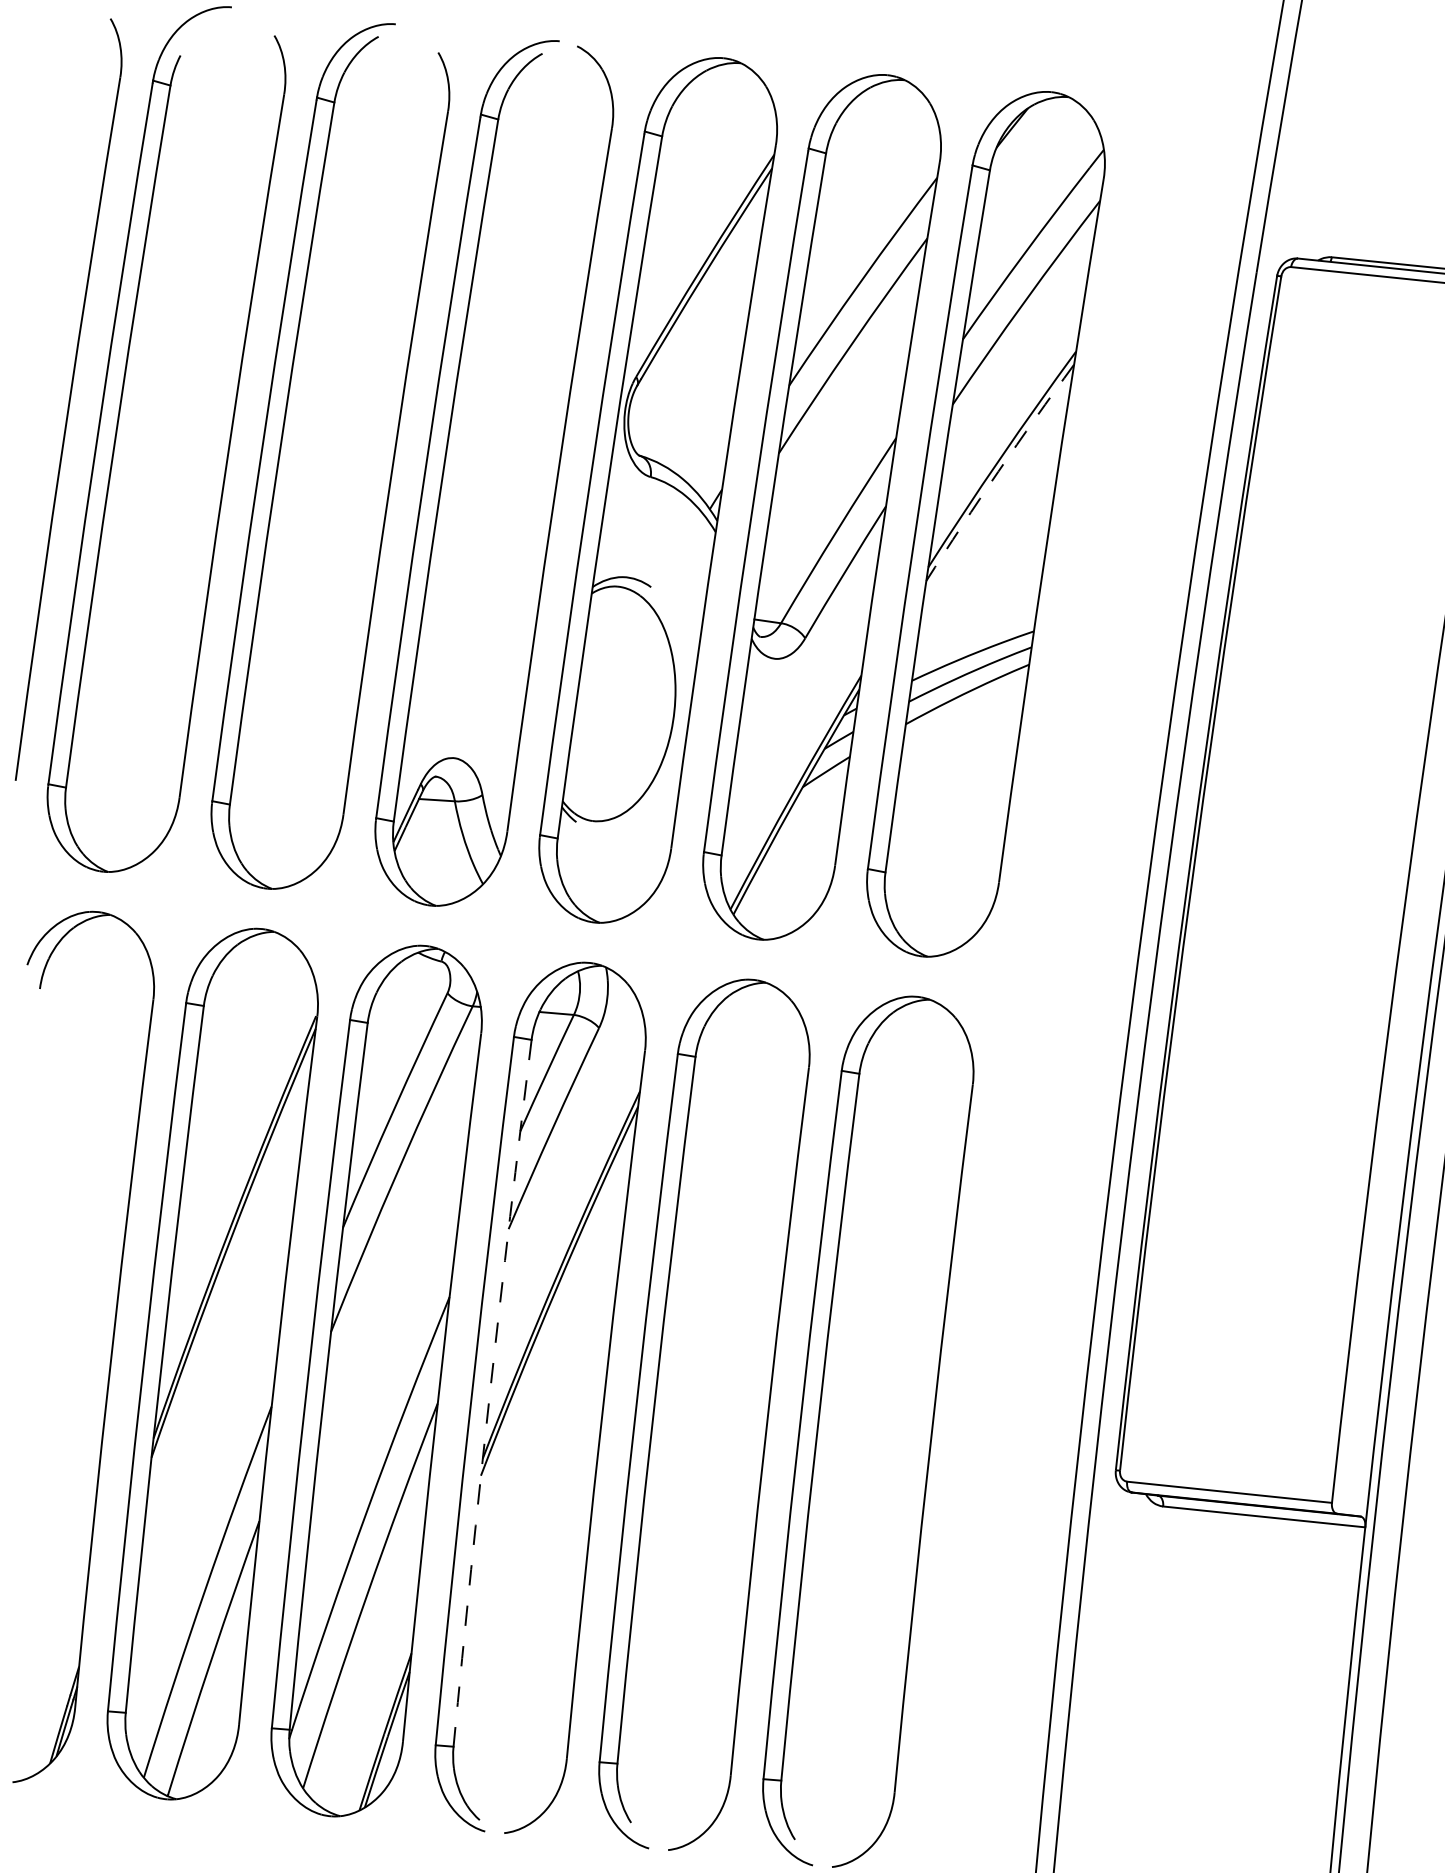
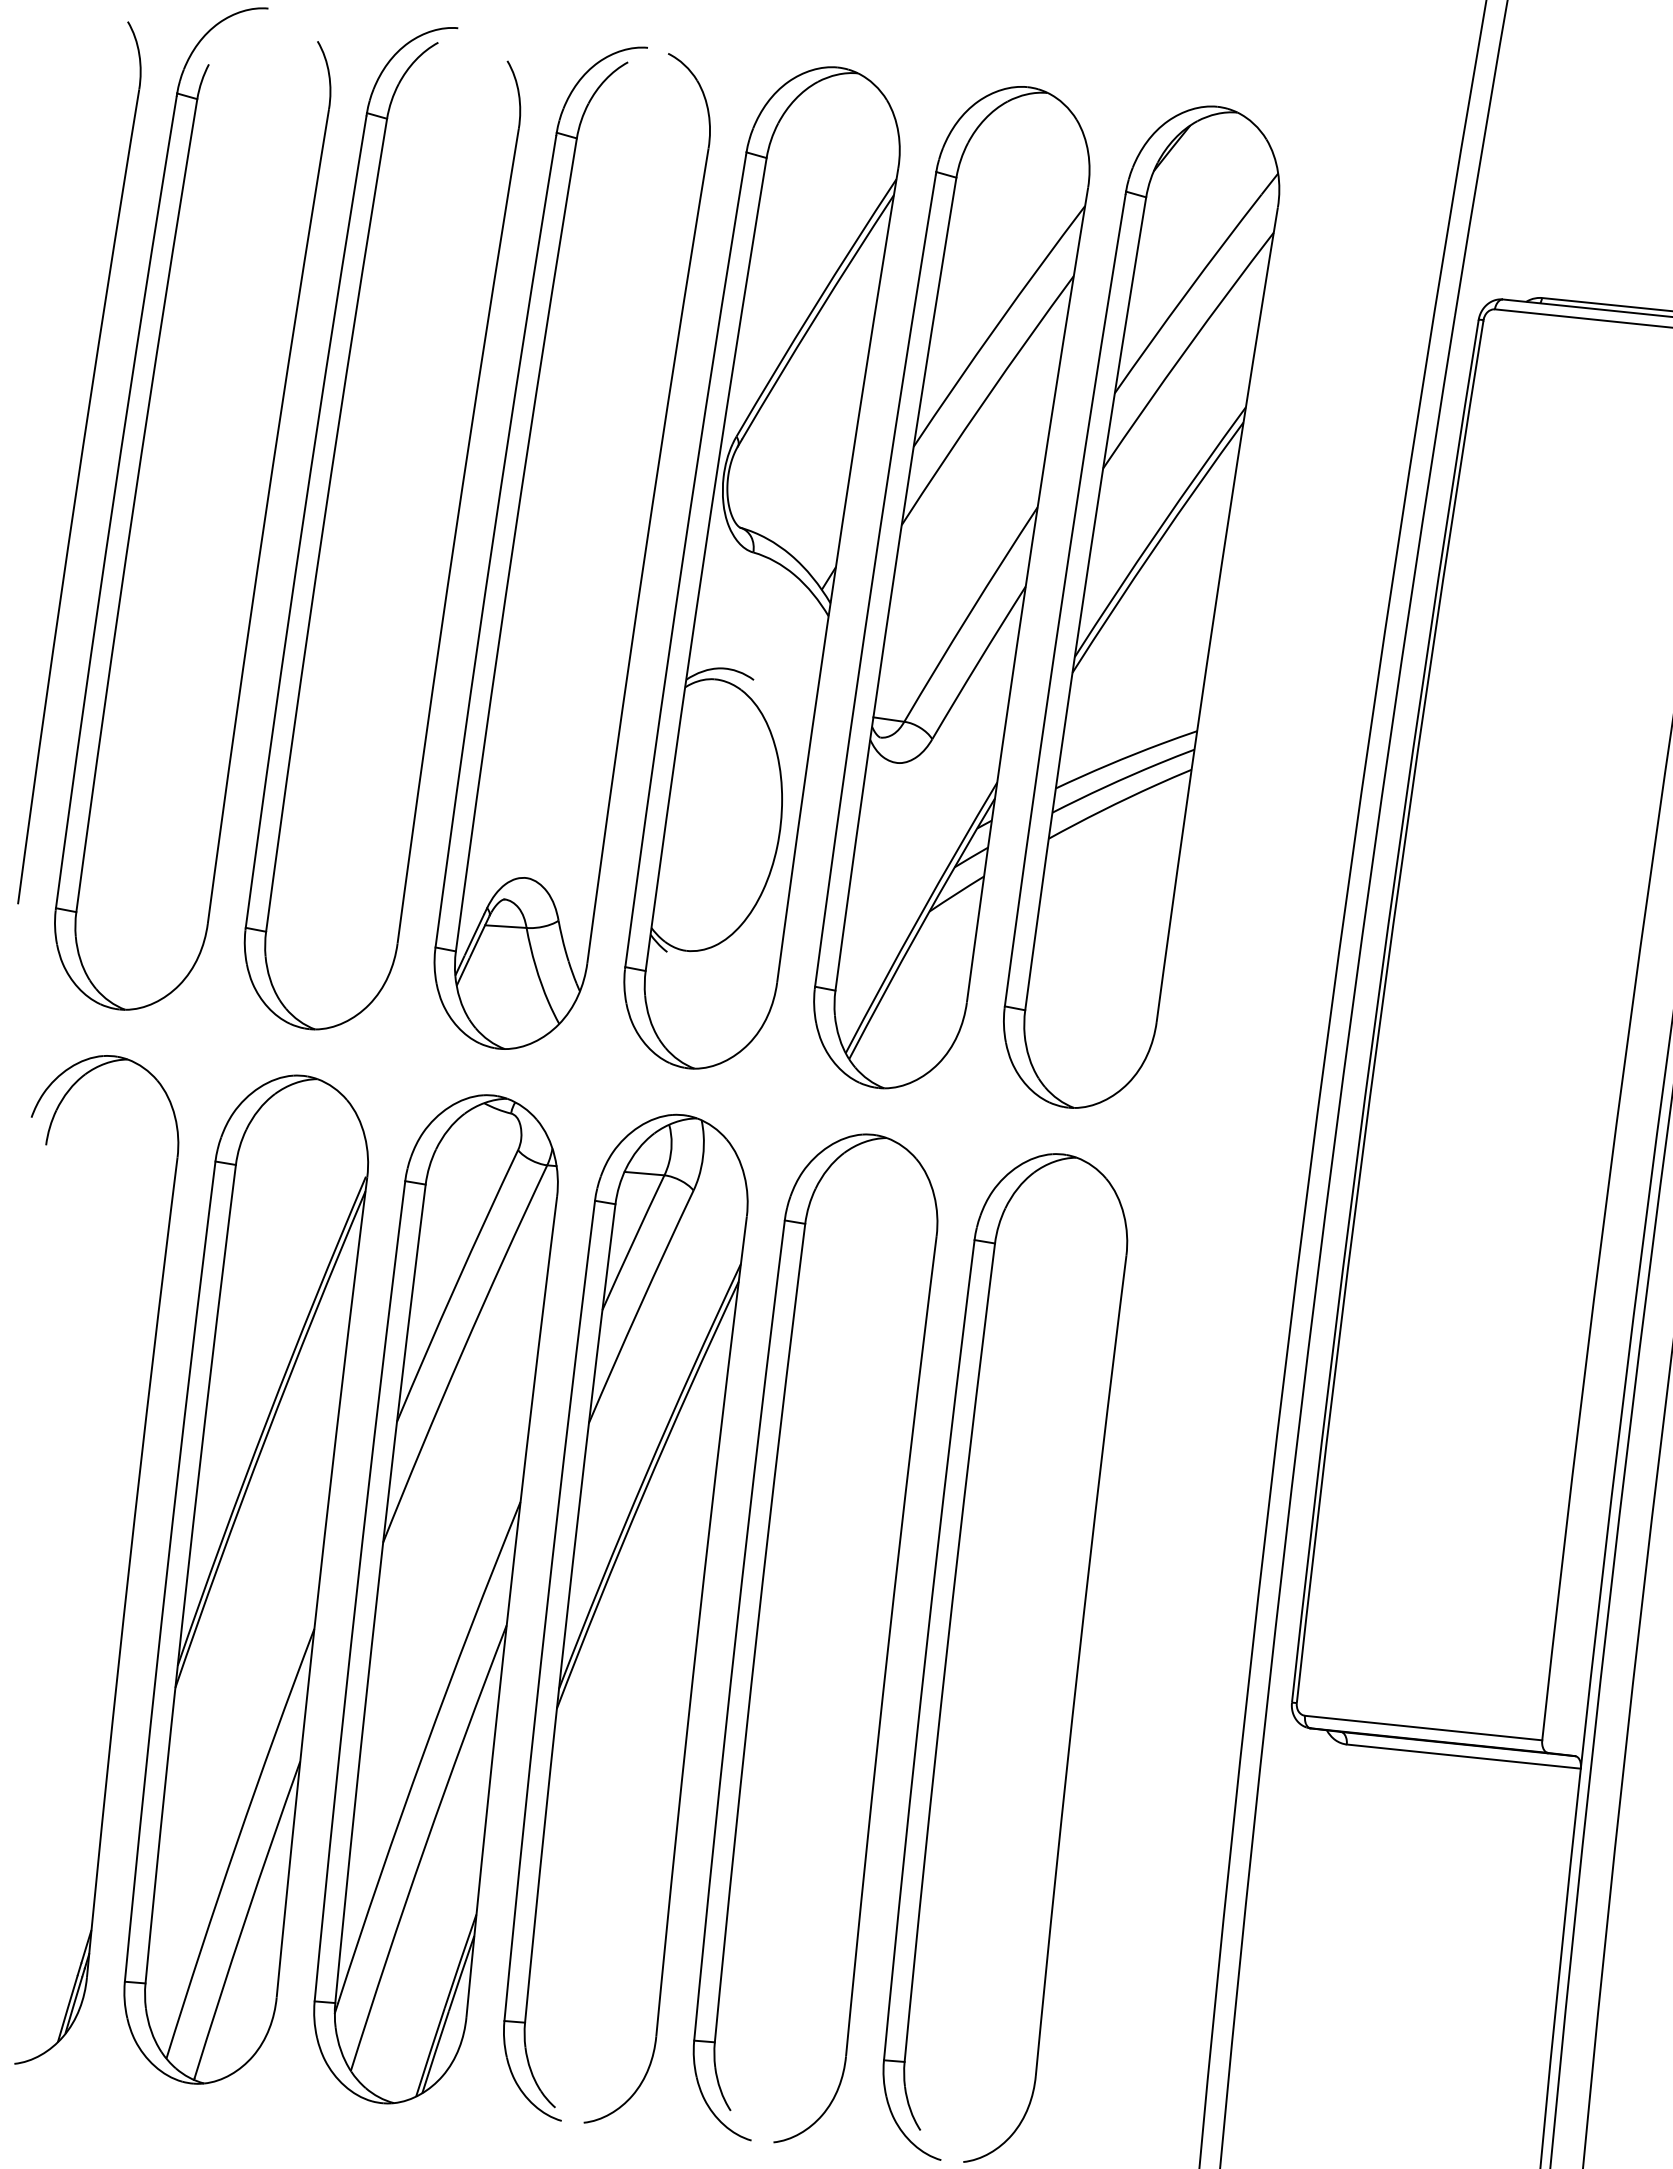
arc: (997, 471) -> (1155, 546), dashed -> solid
arc: (490, 1393) -> (567, 1613), dashed -> solid

